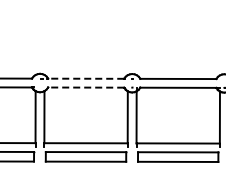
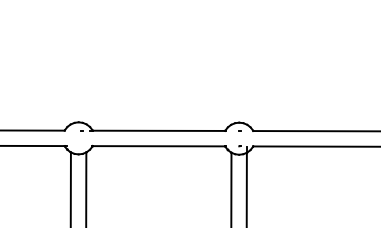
line: (85, 78) -> (157, 130), dashed -> solid
line: (85, 87) -> (157, 146), dashed -> solid

